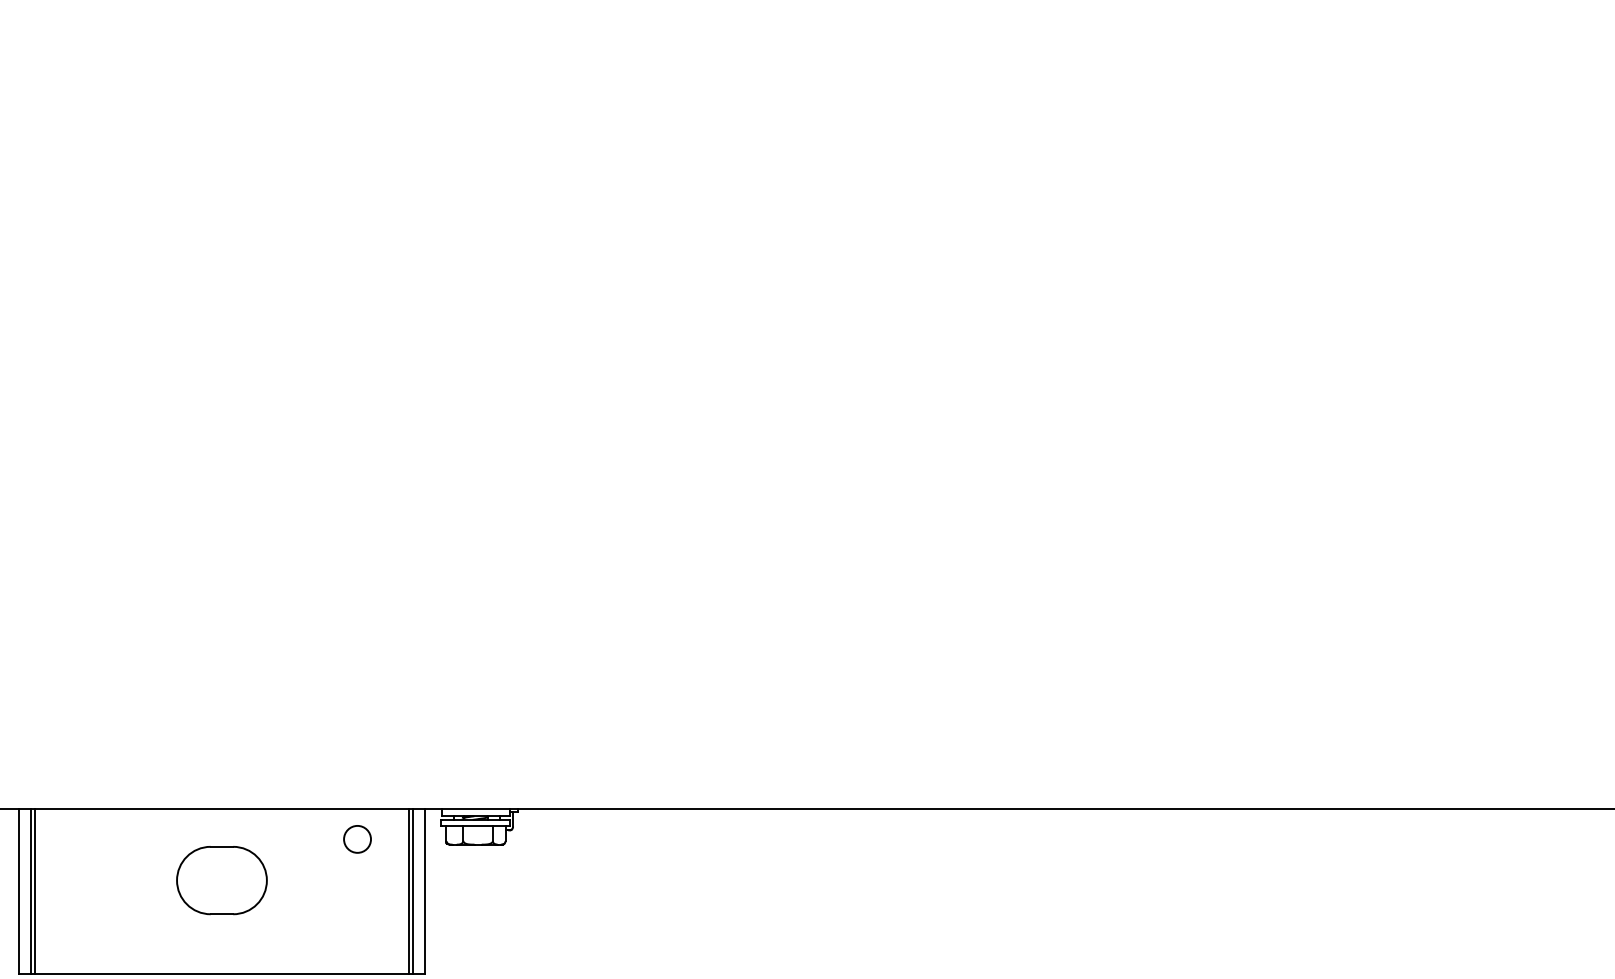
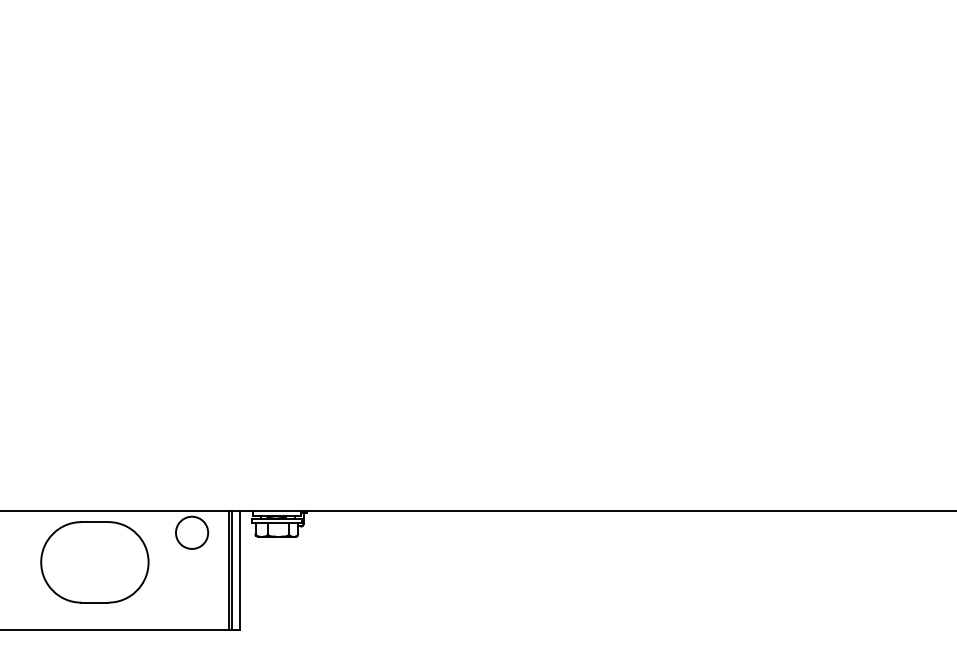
circle: (357, 838) -> (192, 532), size x1.67
part: (221, 880) -> (94, 562), size x1.67

